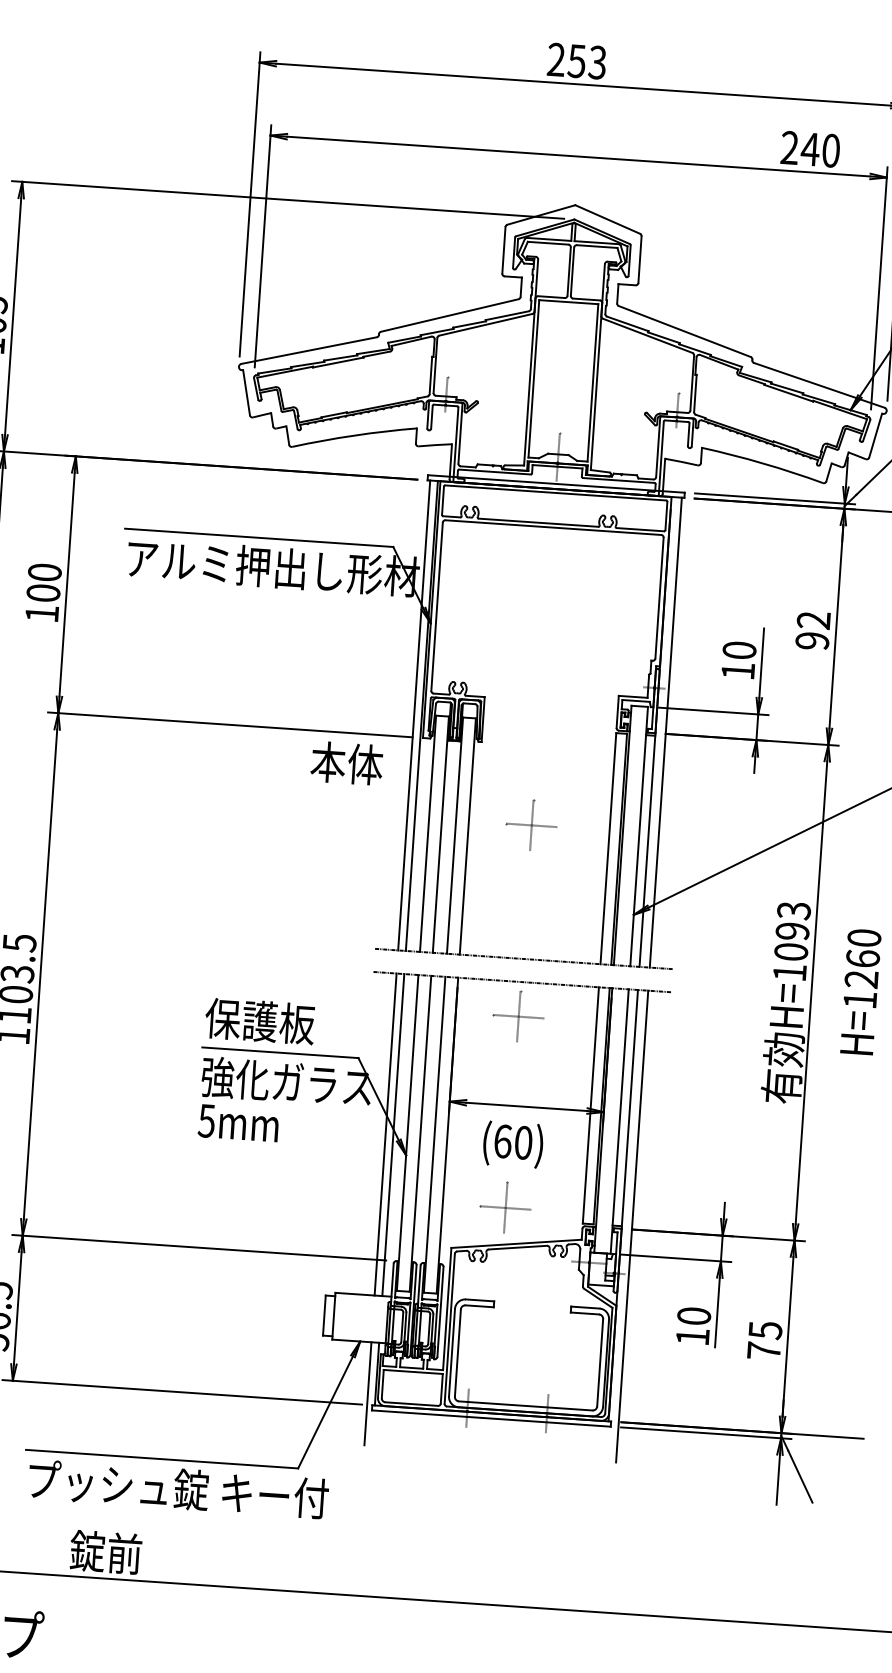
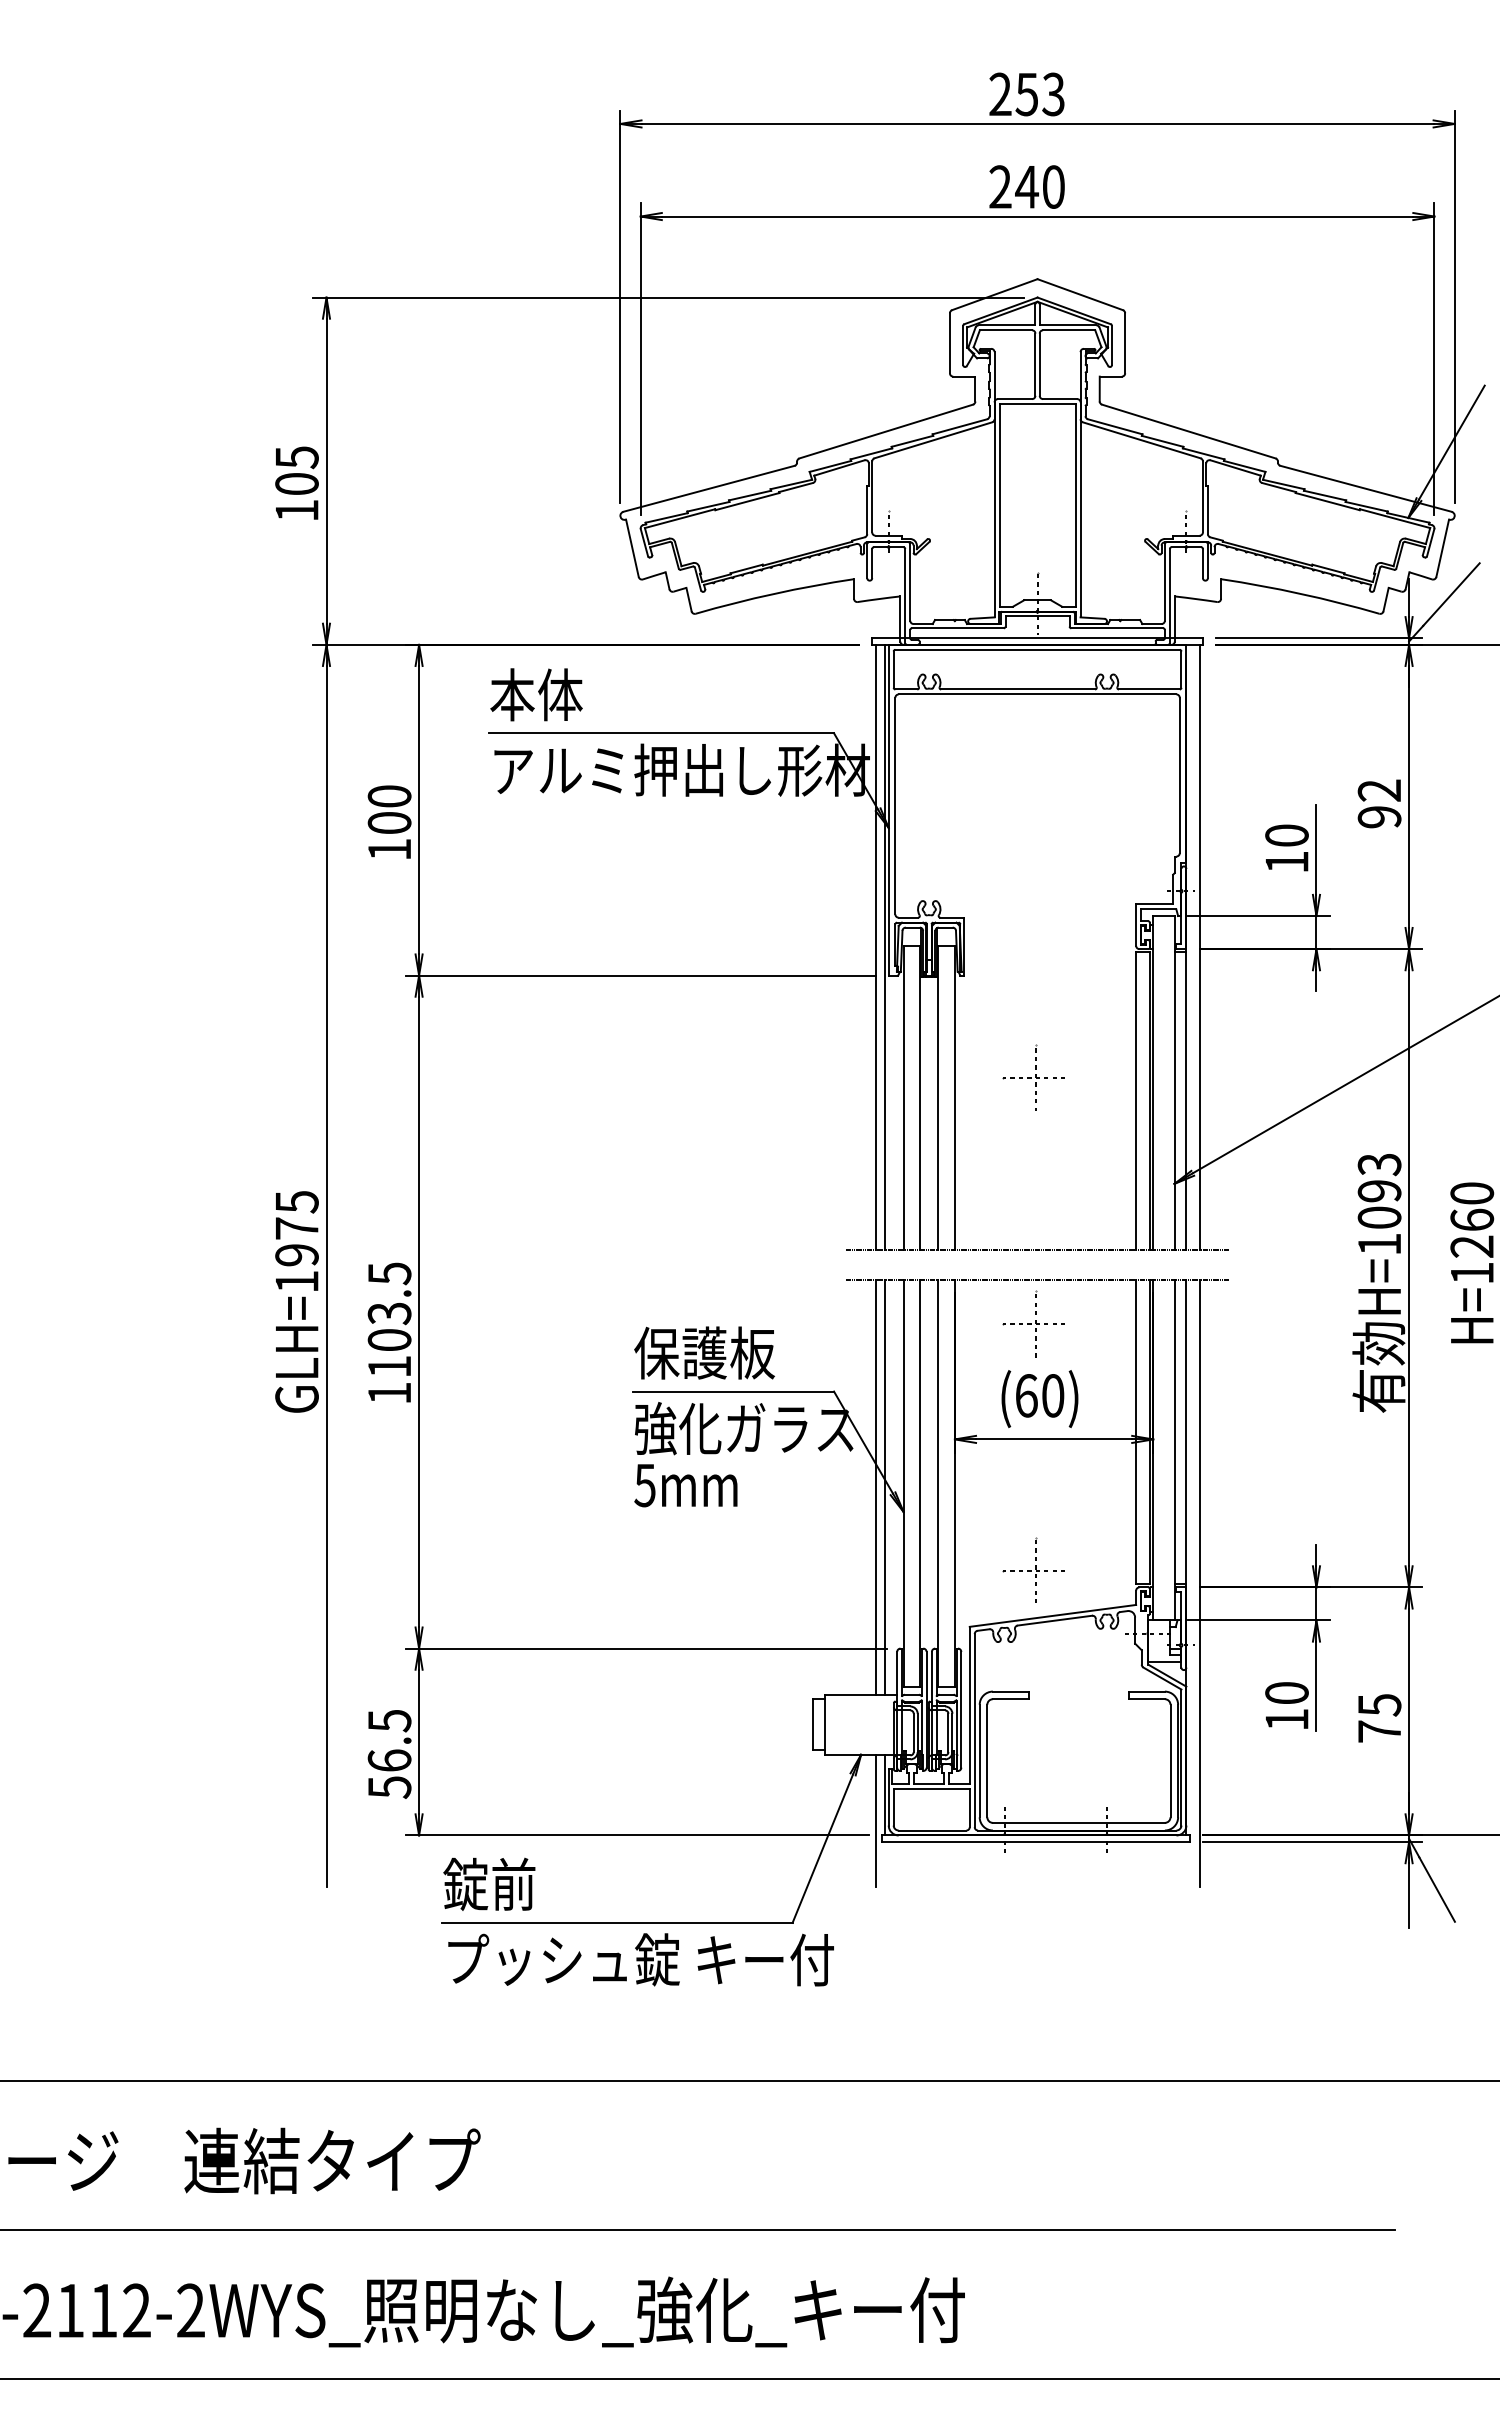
text: (810, 148) -> (1026, 186), moved
text: (346, 763) -> (536, 694), moved
text: (512, 1144) -> (1039, 1399), moved
text: (106, 1551) -> (489, 1883), moved

